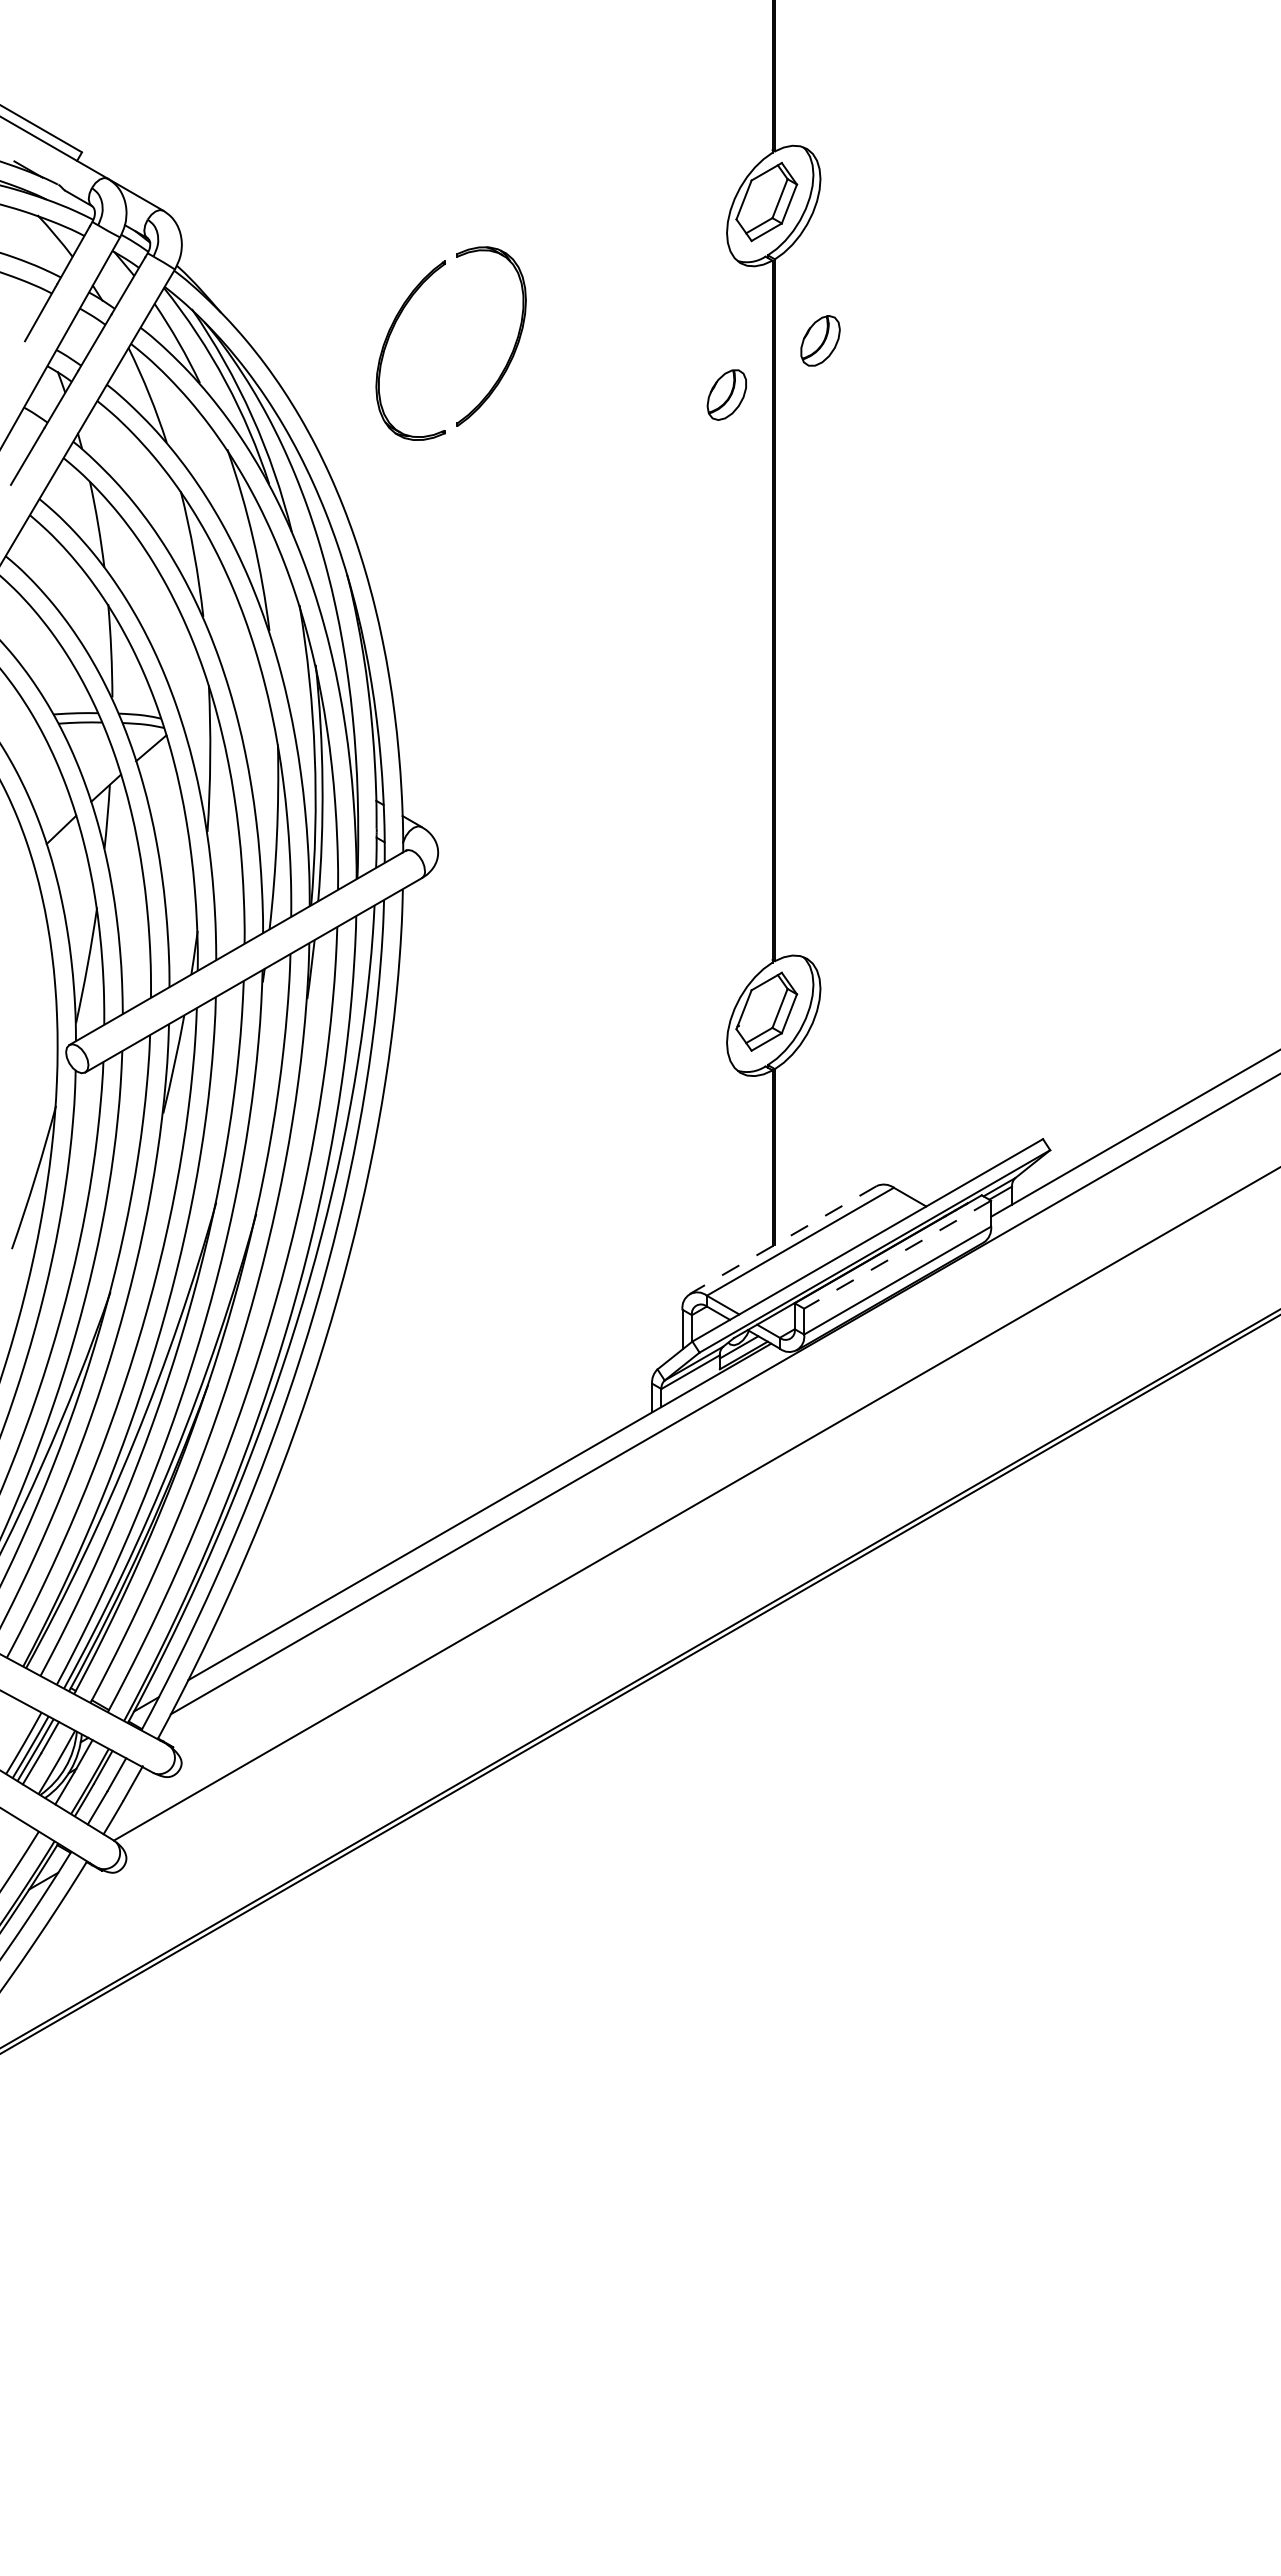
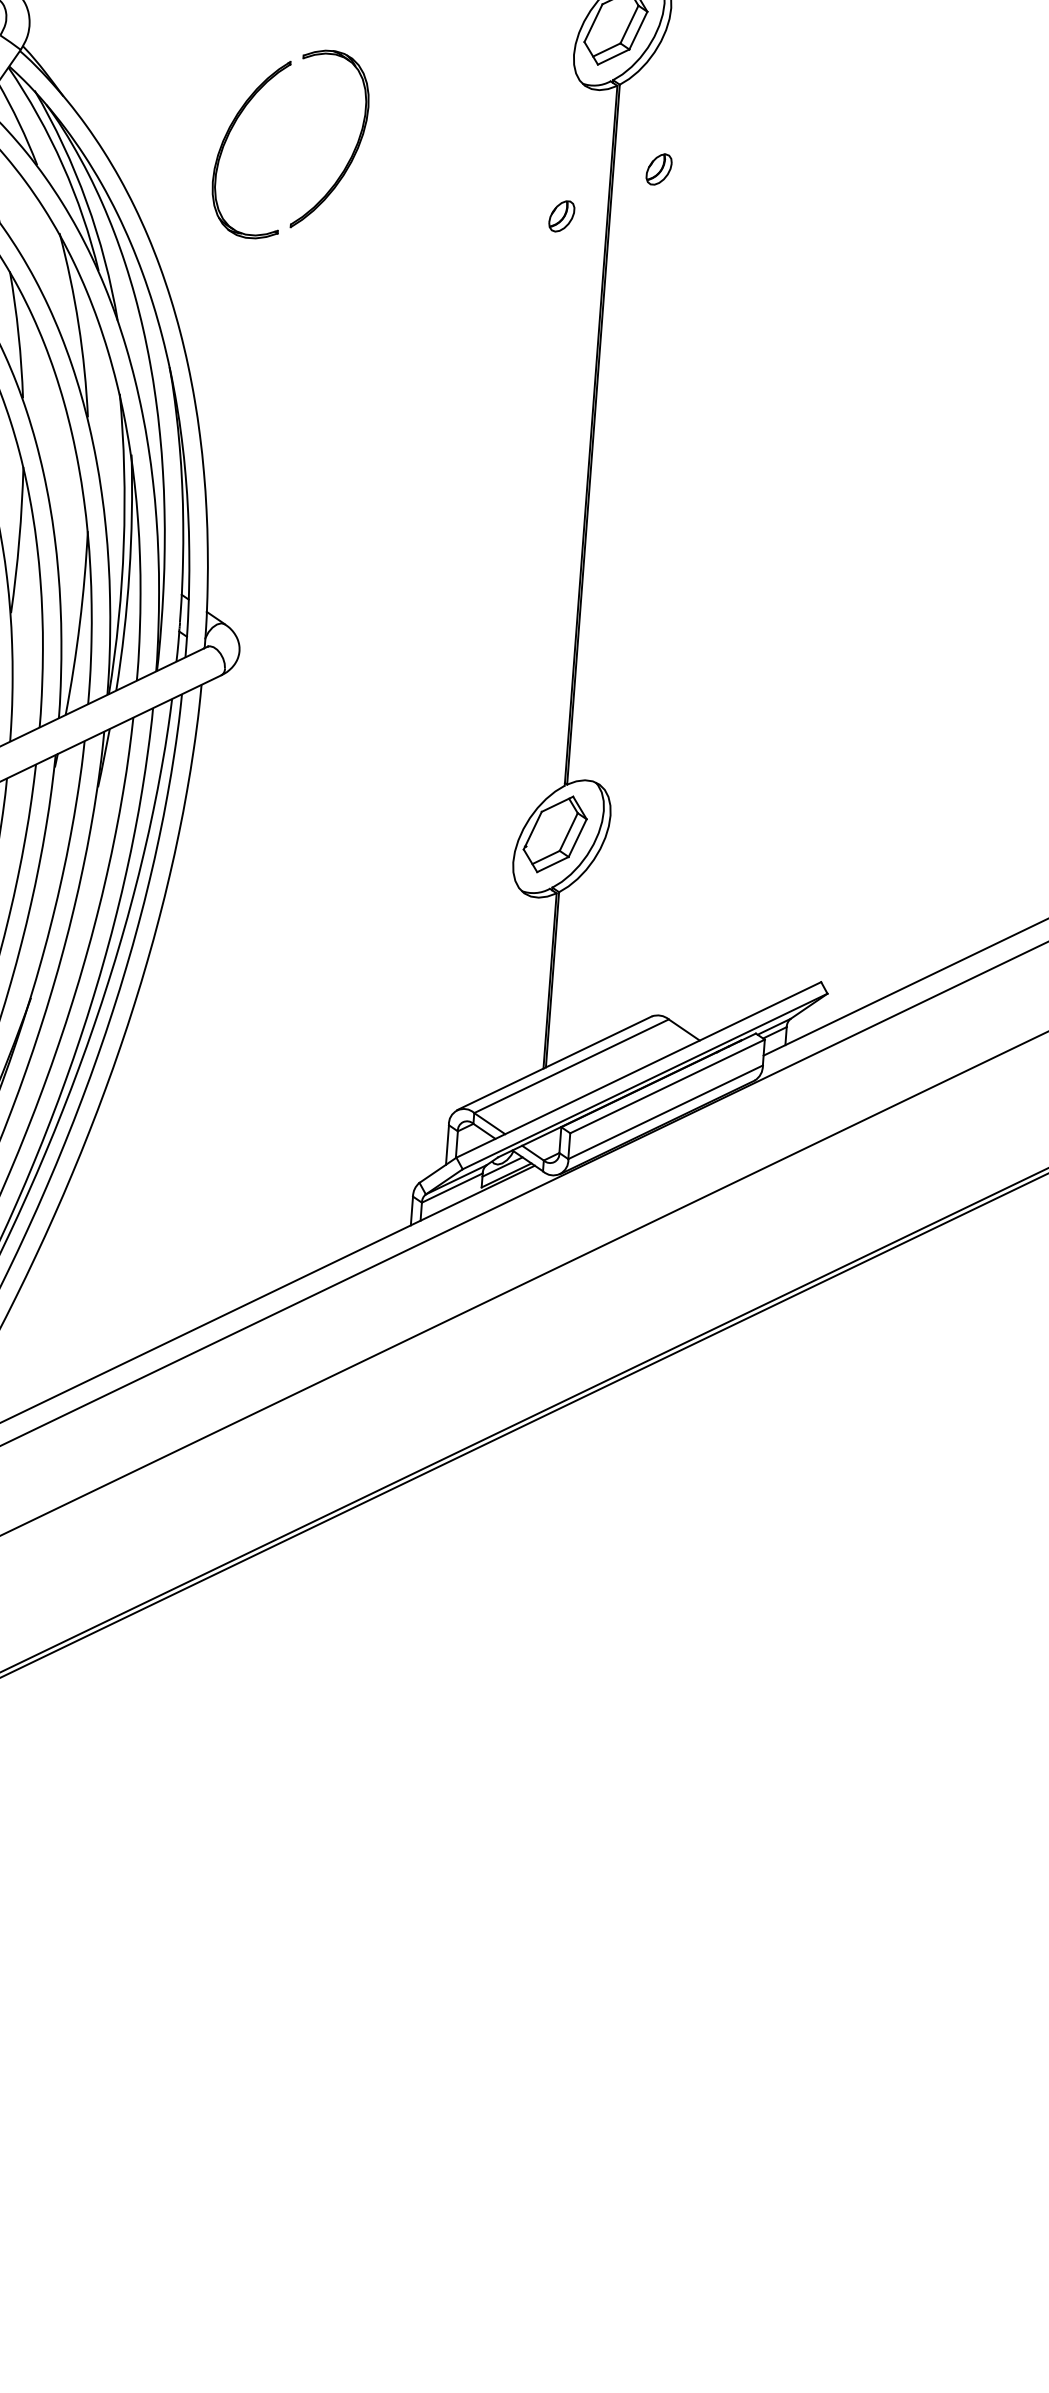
part: (820, 340) -> (659, 169), size x0.62
part: (726, 394) -> (561, 215), size x0.62
line: (783, 1240) -> (554, 1063), dashed -> solid
line: (897, 1254) -> (667, 1086), dashed -> solid

